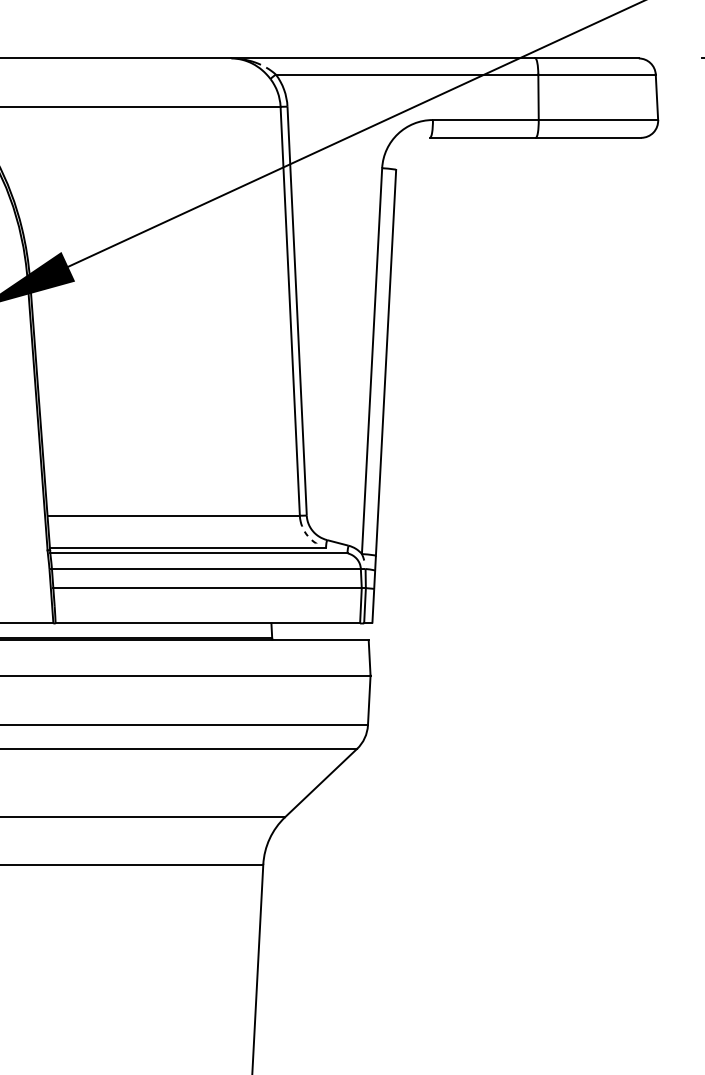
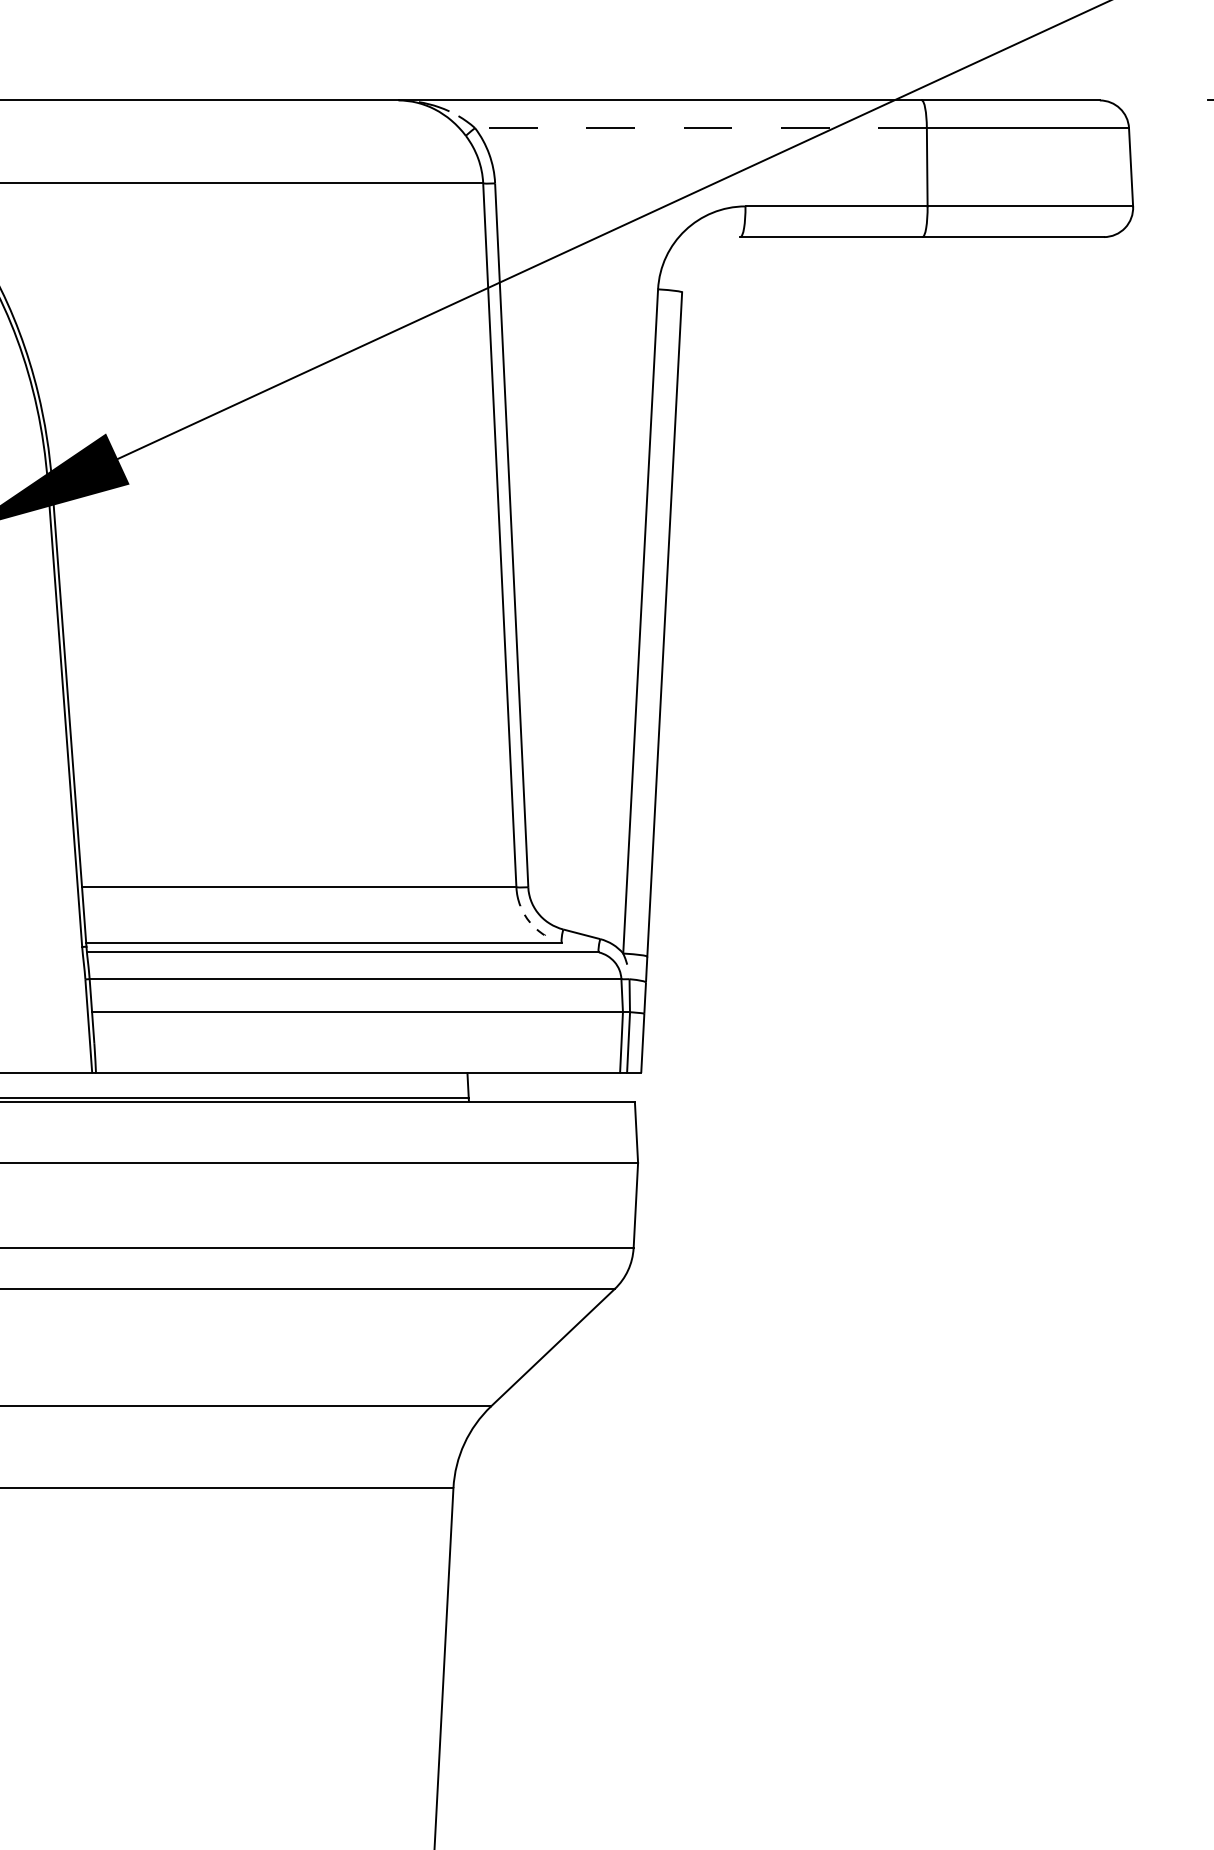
line: (406, 74) -> (699, 128), solid -> dashed

